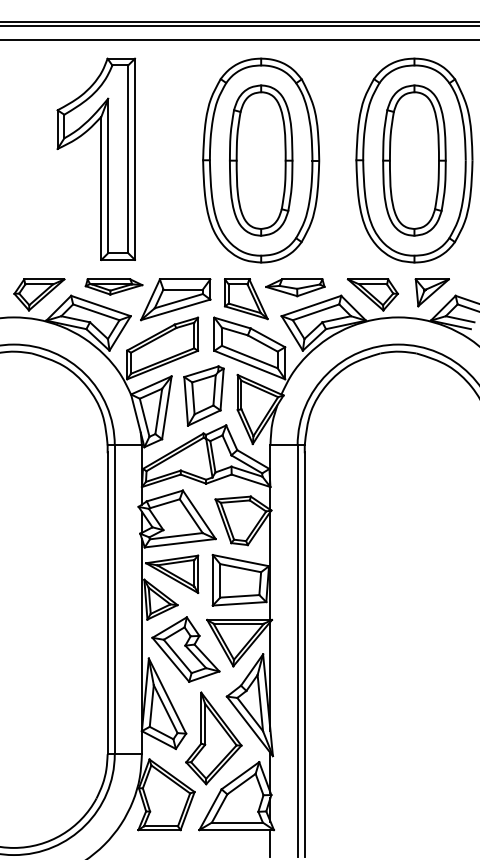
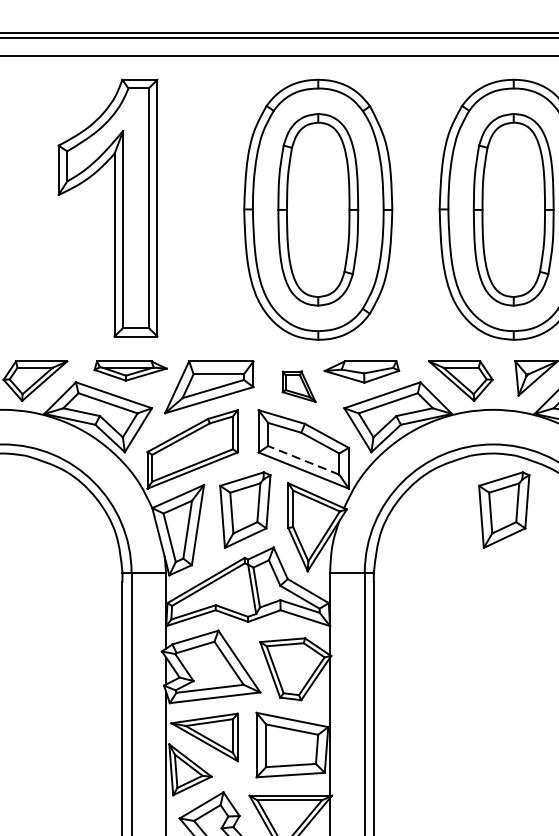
part: (245, 299) -> (298, 386), size x0.6
line: (249, 356) -> (303, 459), solid -> dashed
part: (406, 395) -> (503, 509), added

